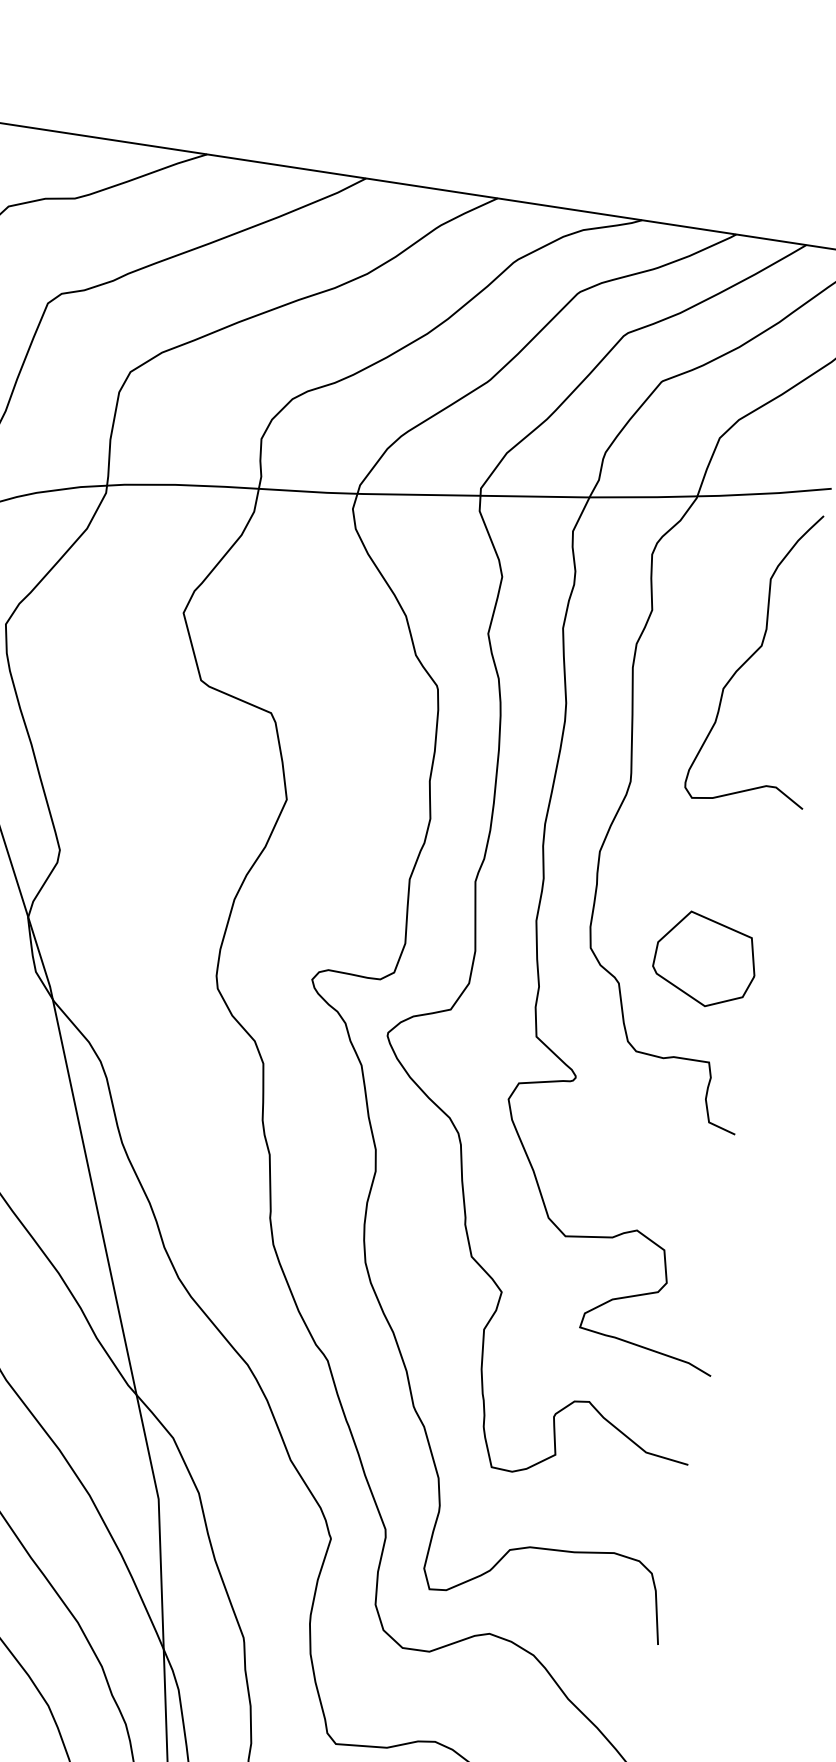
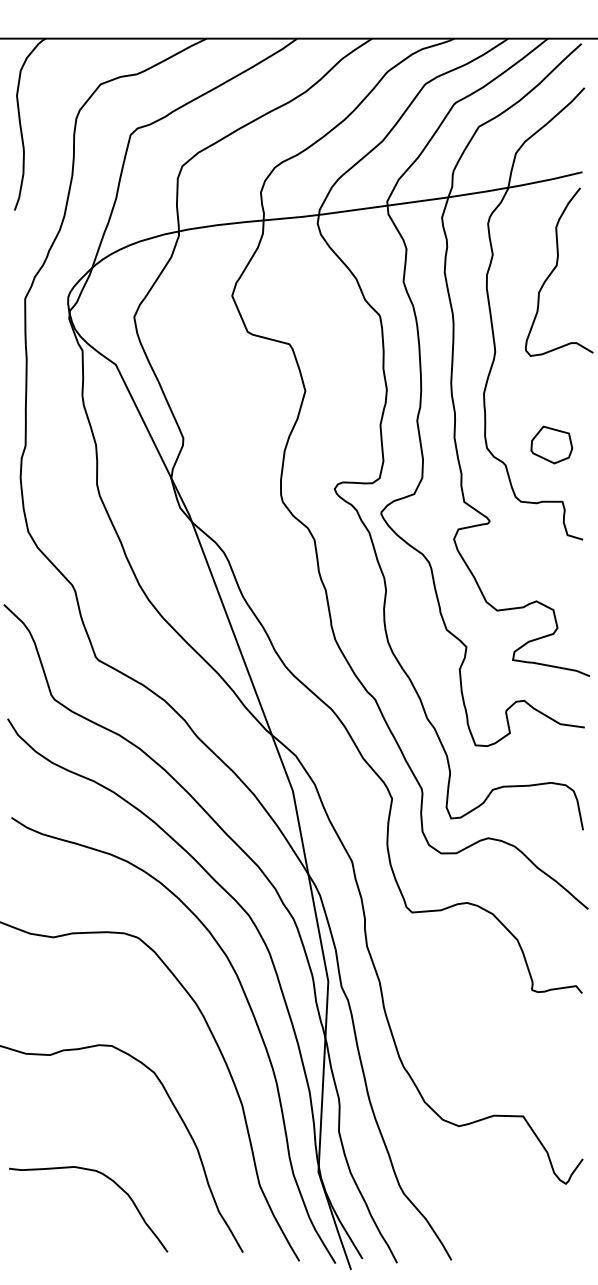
part: (704, 958) -> (551, 444), size x0.71

